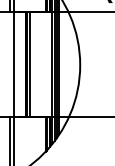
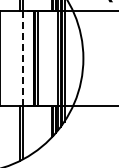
line: (14, 65) -> (23, 58), solid -> dashed

